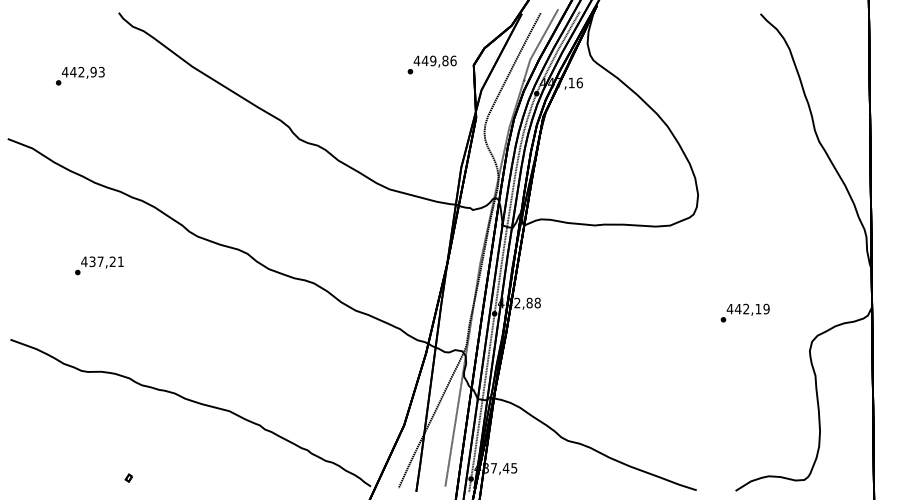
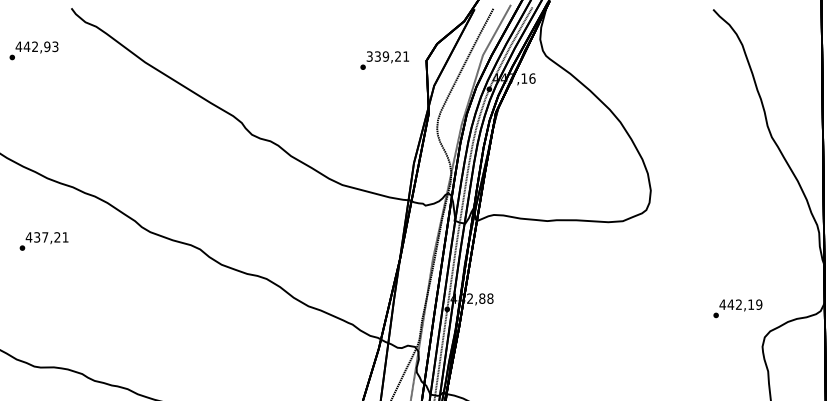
text: (434, 60) -> (387, 56), 449,86 -> 339,21
text: (80, 75) -> (34, 50), moved
text: (99, 265) -> (44, 241), moved
text: (744, 312) -> (737, 308), moved

